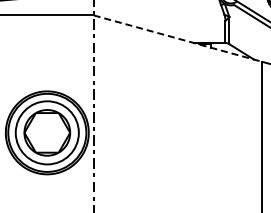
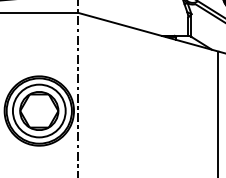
line: (178, 38) -> (148, 32), dashed -> solid

